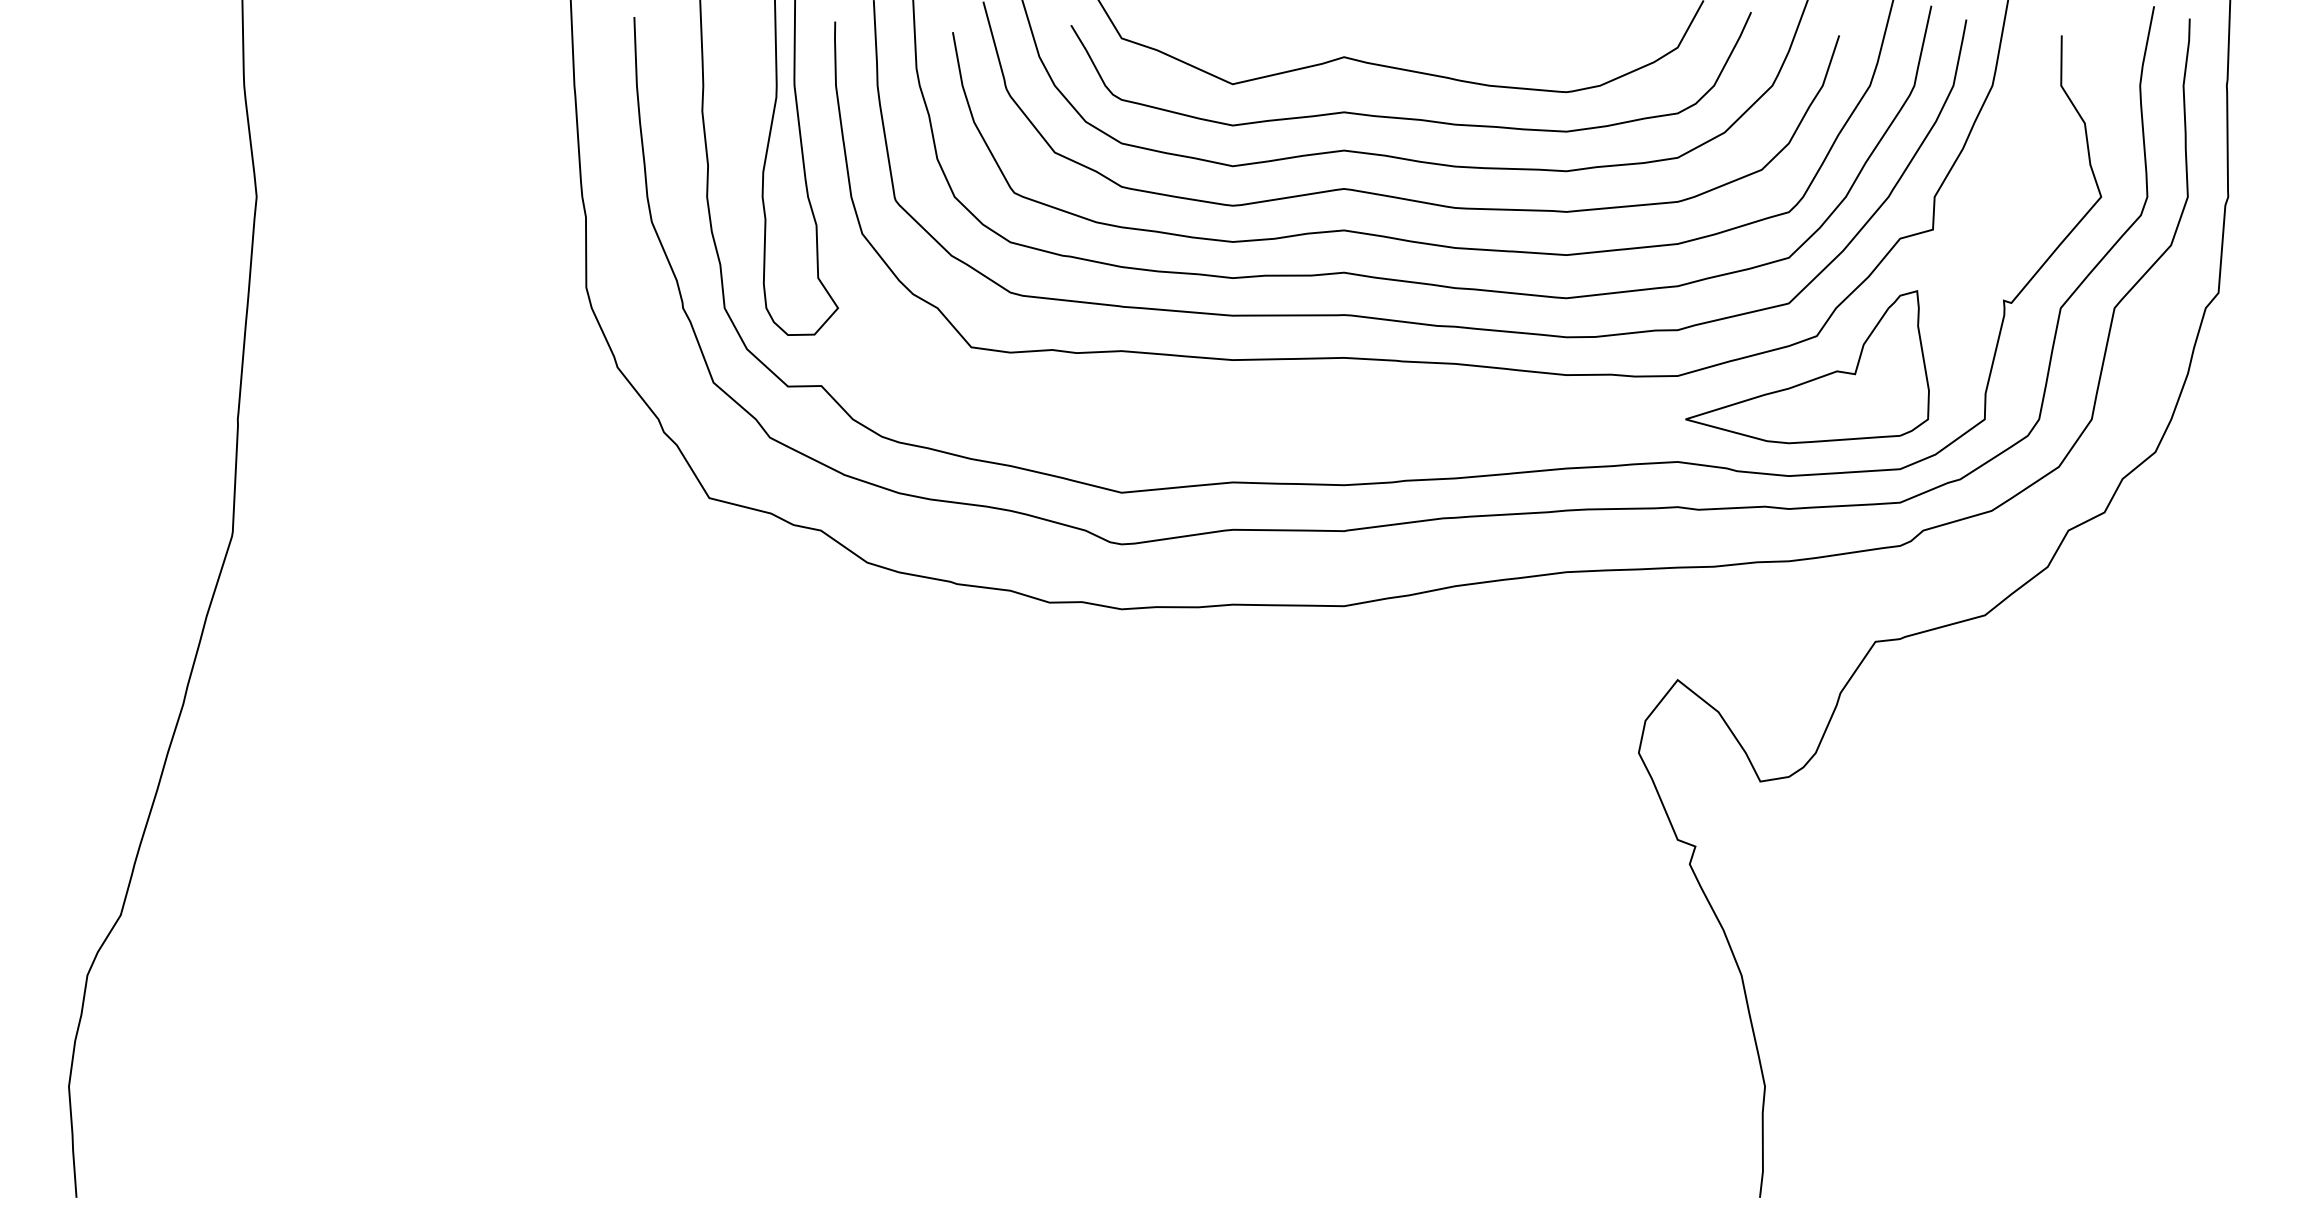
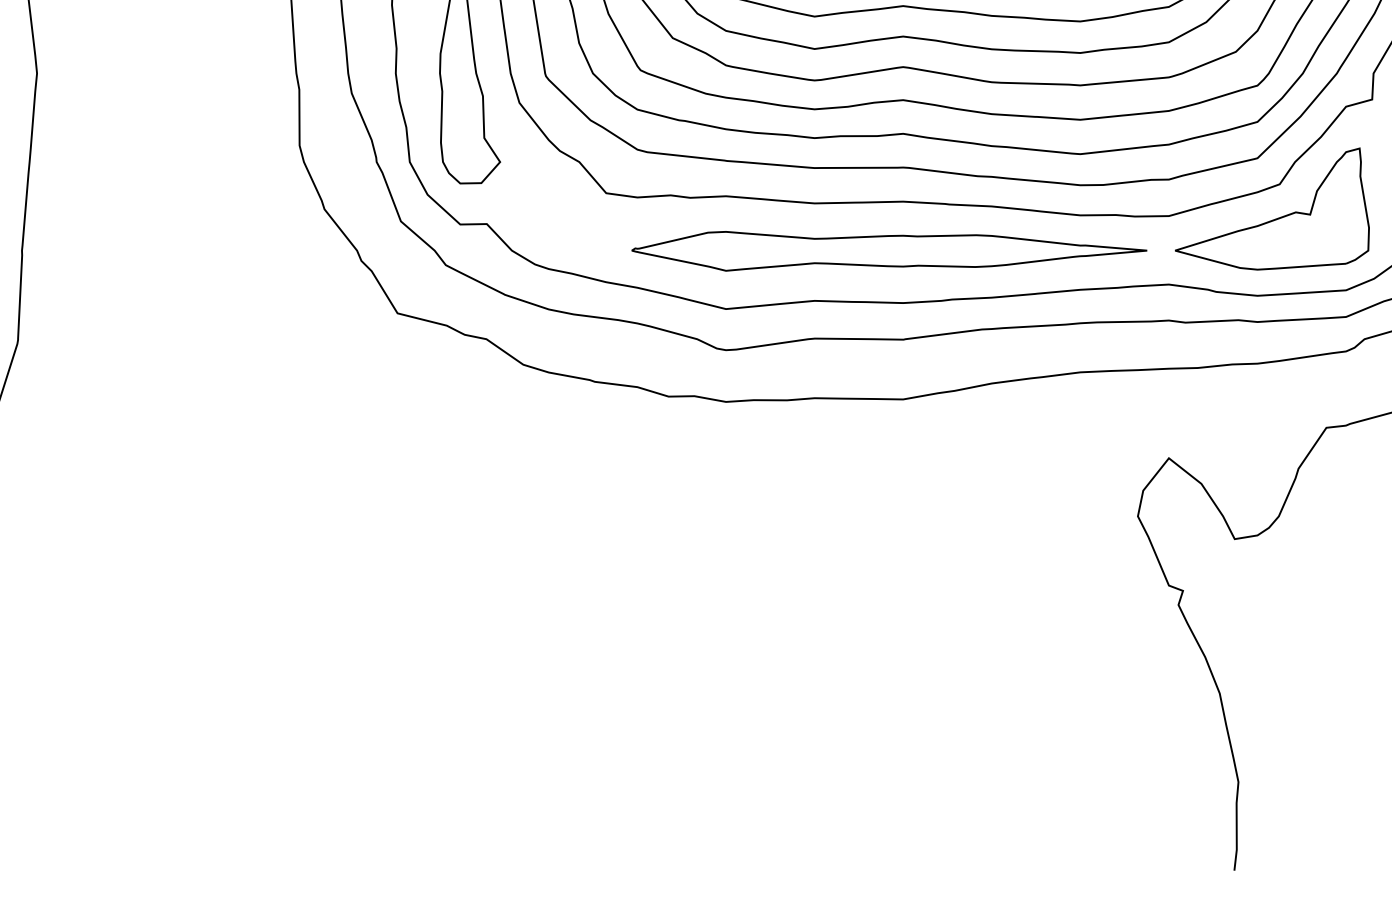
part: (1326, 419) -> (889, 250), added

